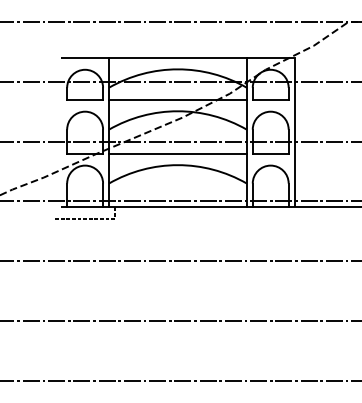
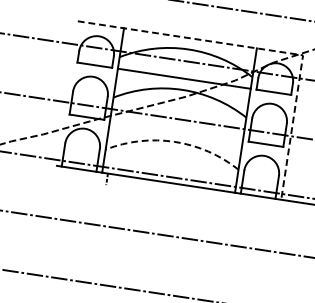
line: (253, 57) -> (263, 49), solid -> dashed
line: (177, 153) -> (176, 130), removed
arc: (177, 165) -> (174, 142), solid -> dashed
line: (85, 219) -> (77, 180), removed

